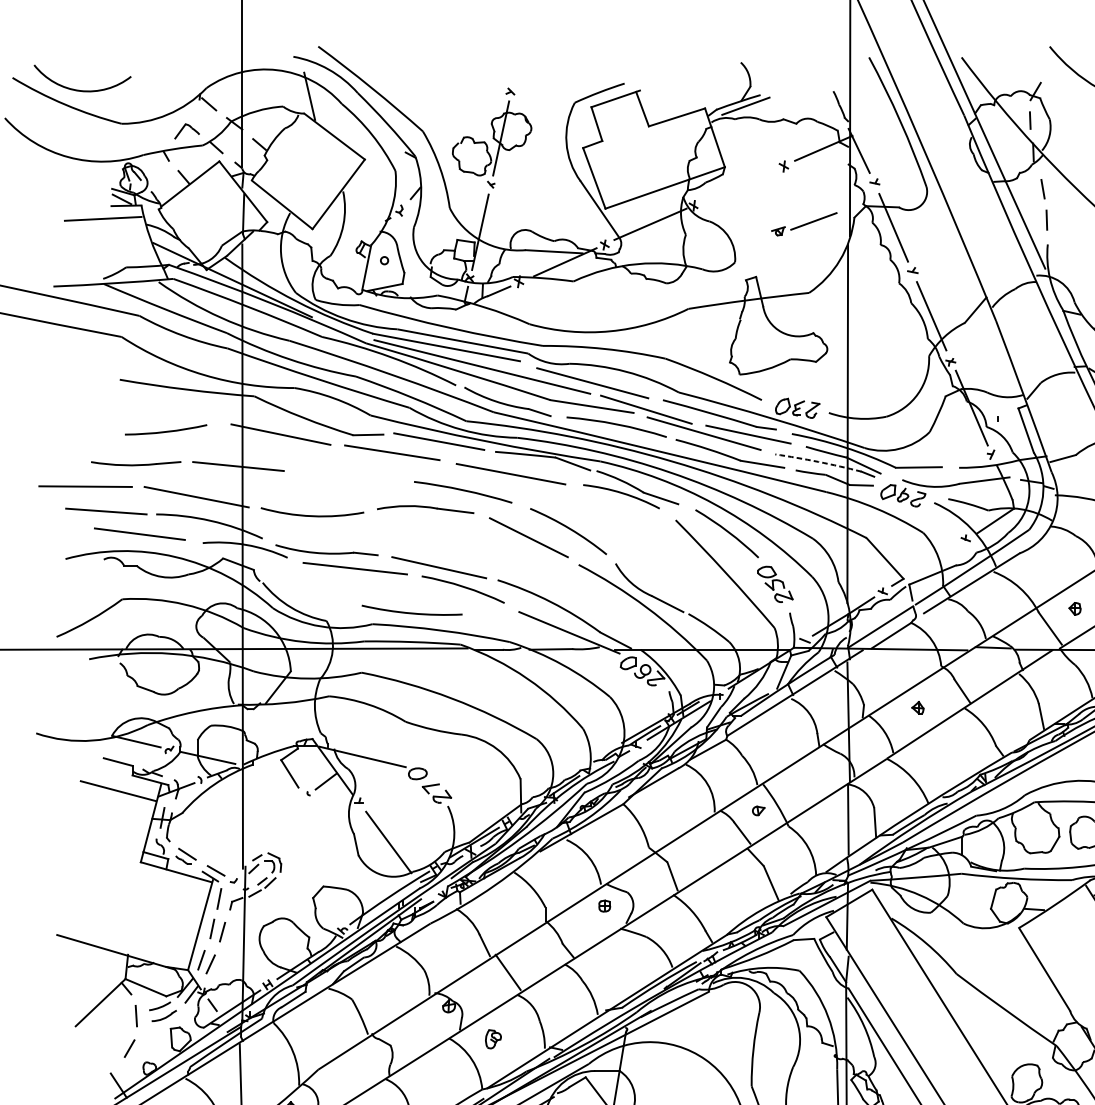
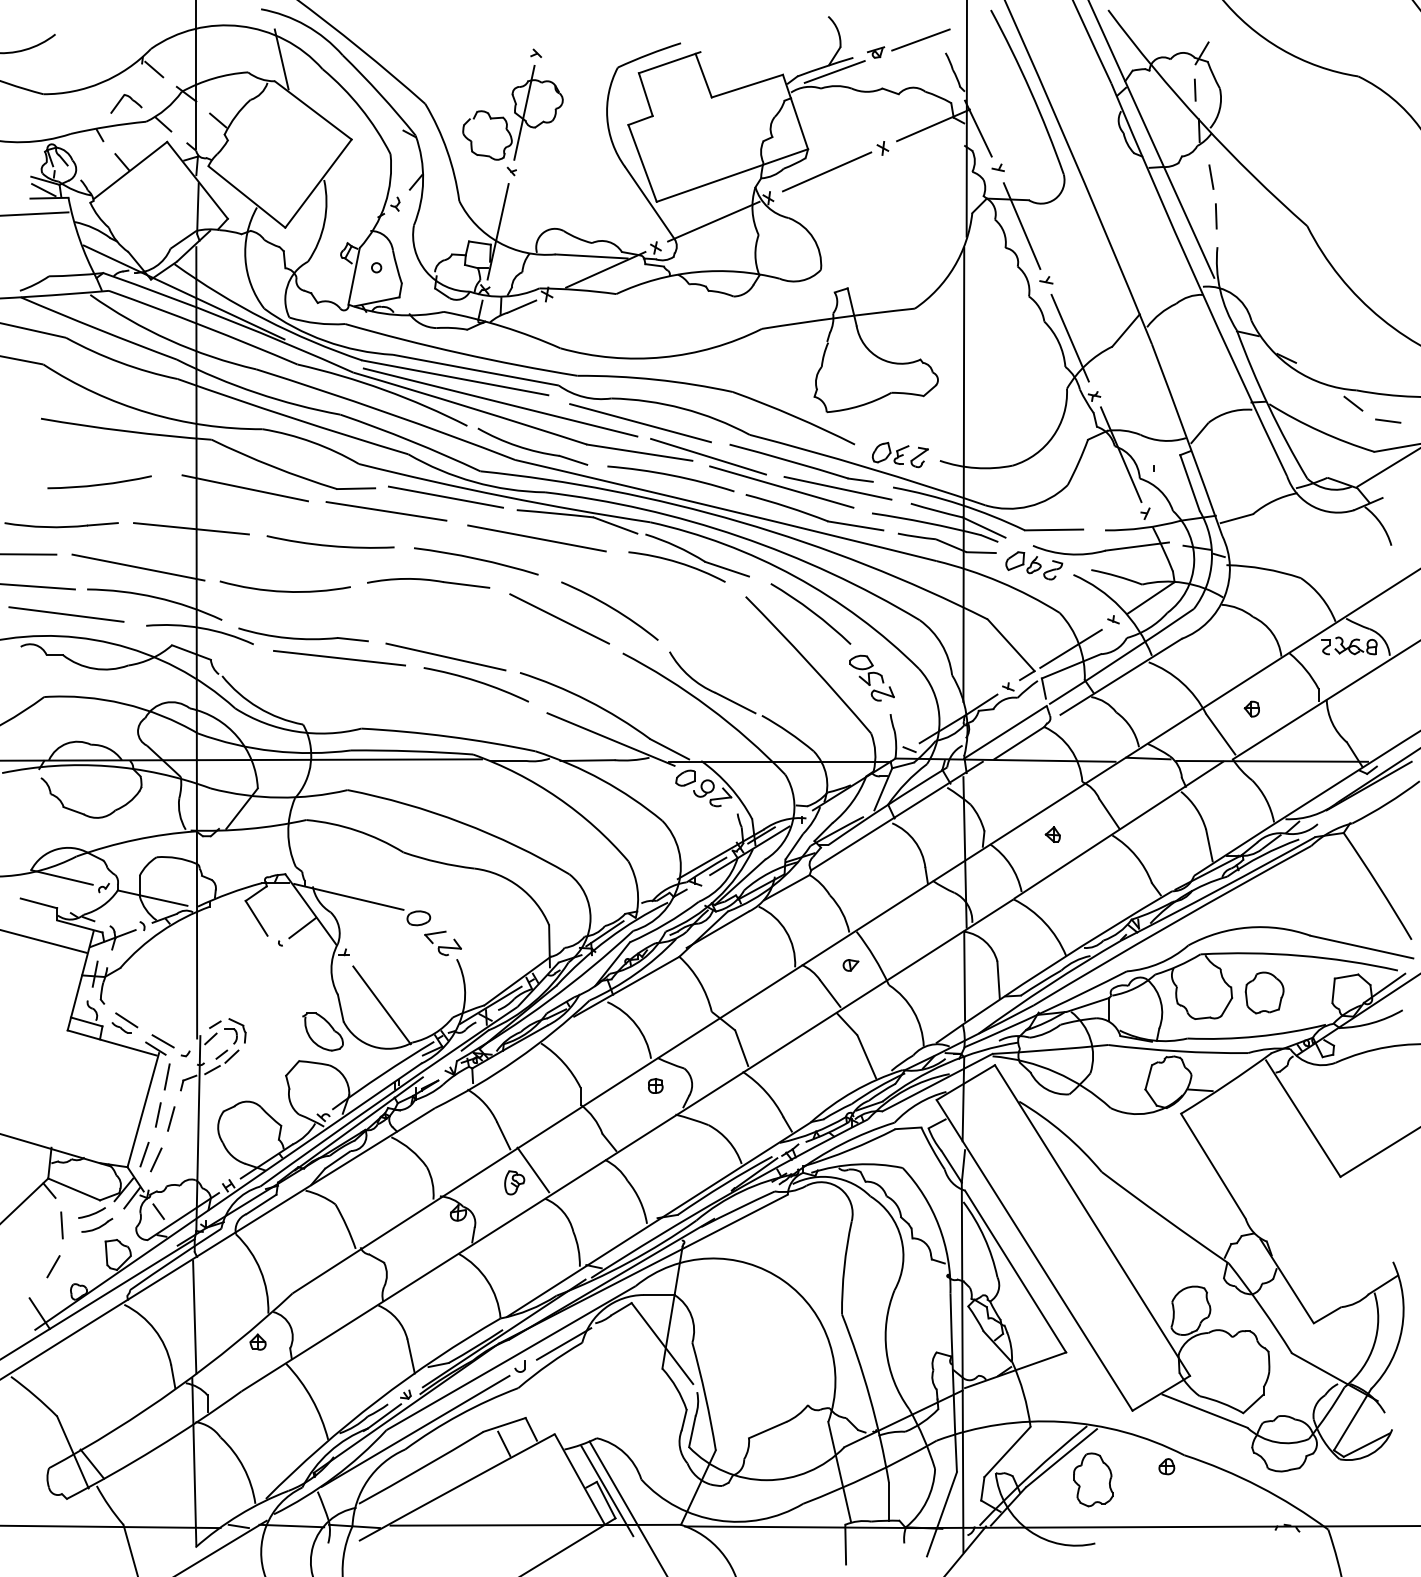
line: (739, 184) -> (826, 171), added
part: (804, 224) -> (908, 43), moved
arc: (818, 461) -> (926, 522), dashed -> solid
line: (931, 561) -> (1070, 648), added
arc: (410, 612) -> (328, 544), moved
part: (341, 863) -> (322, 1031), added
part: (493, 1039) -> (514, 1182), moved

